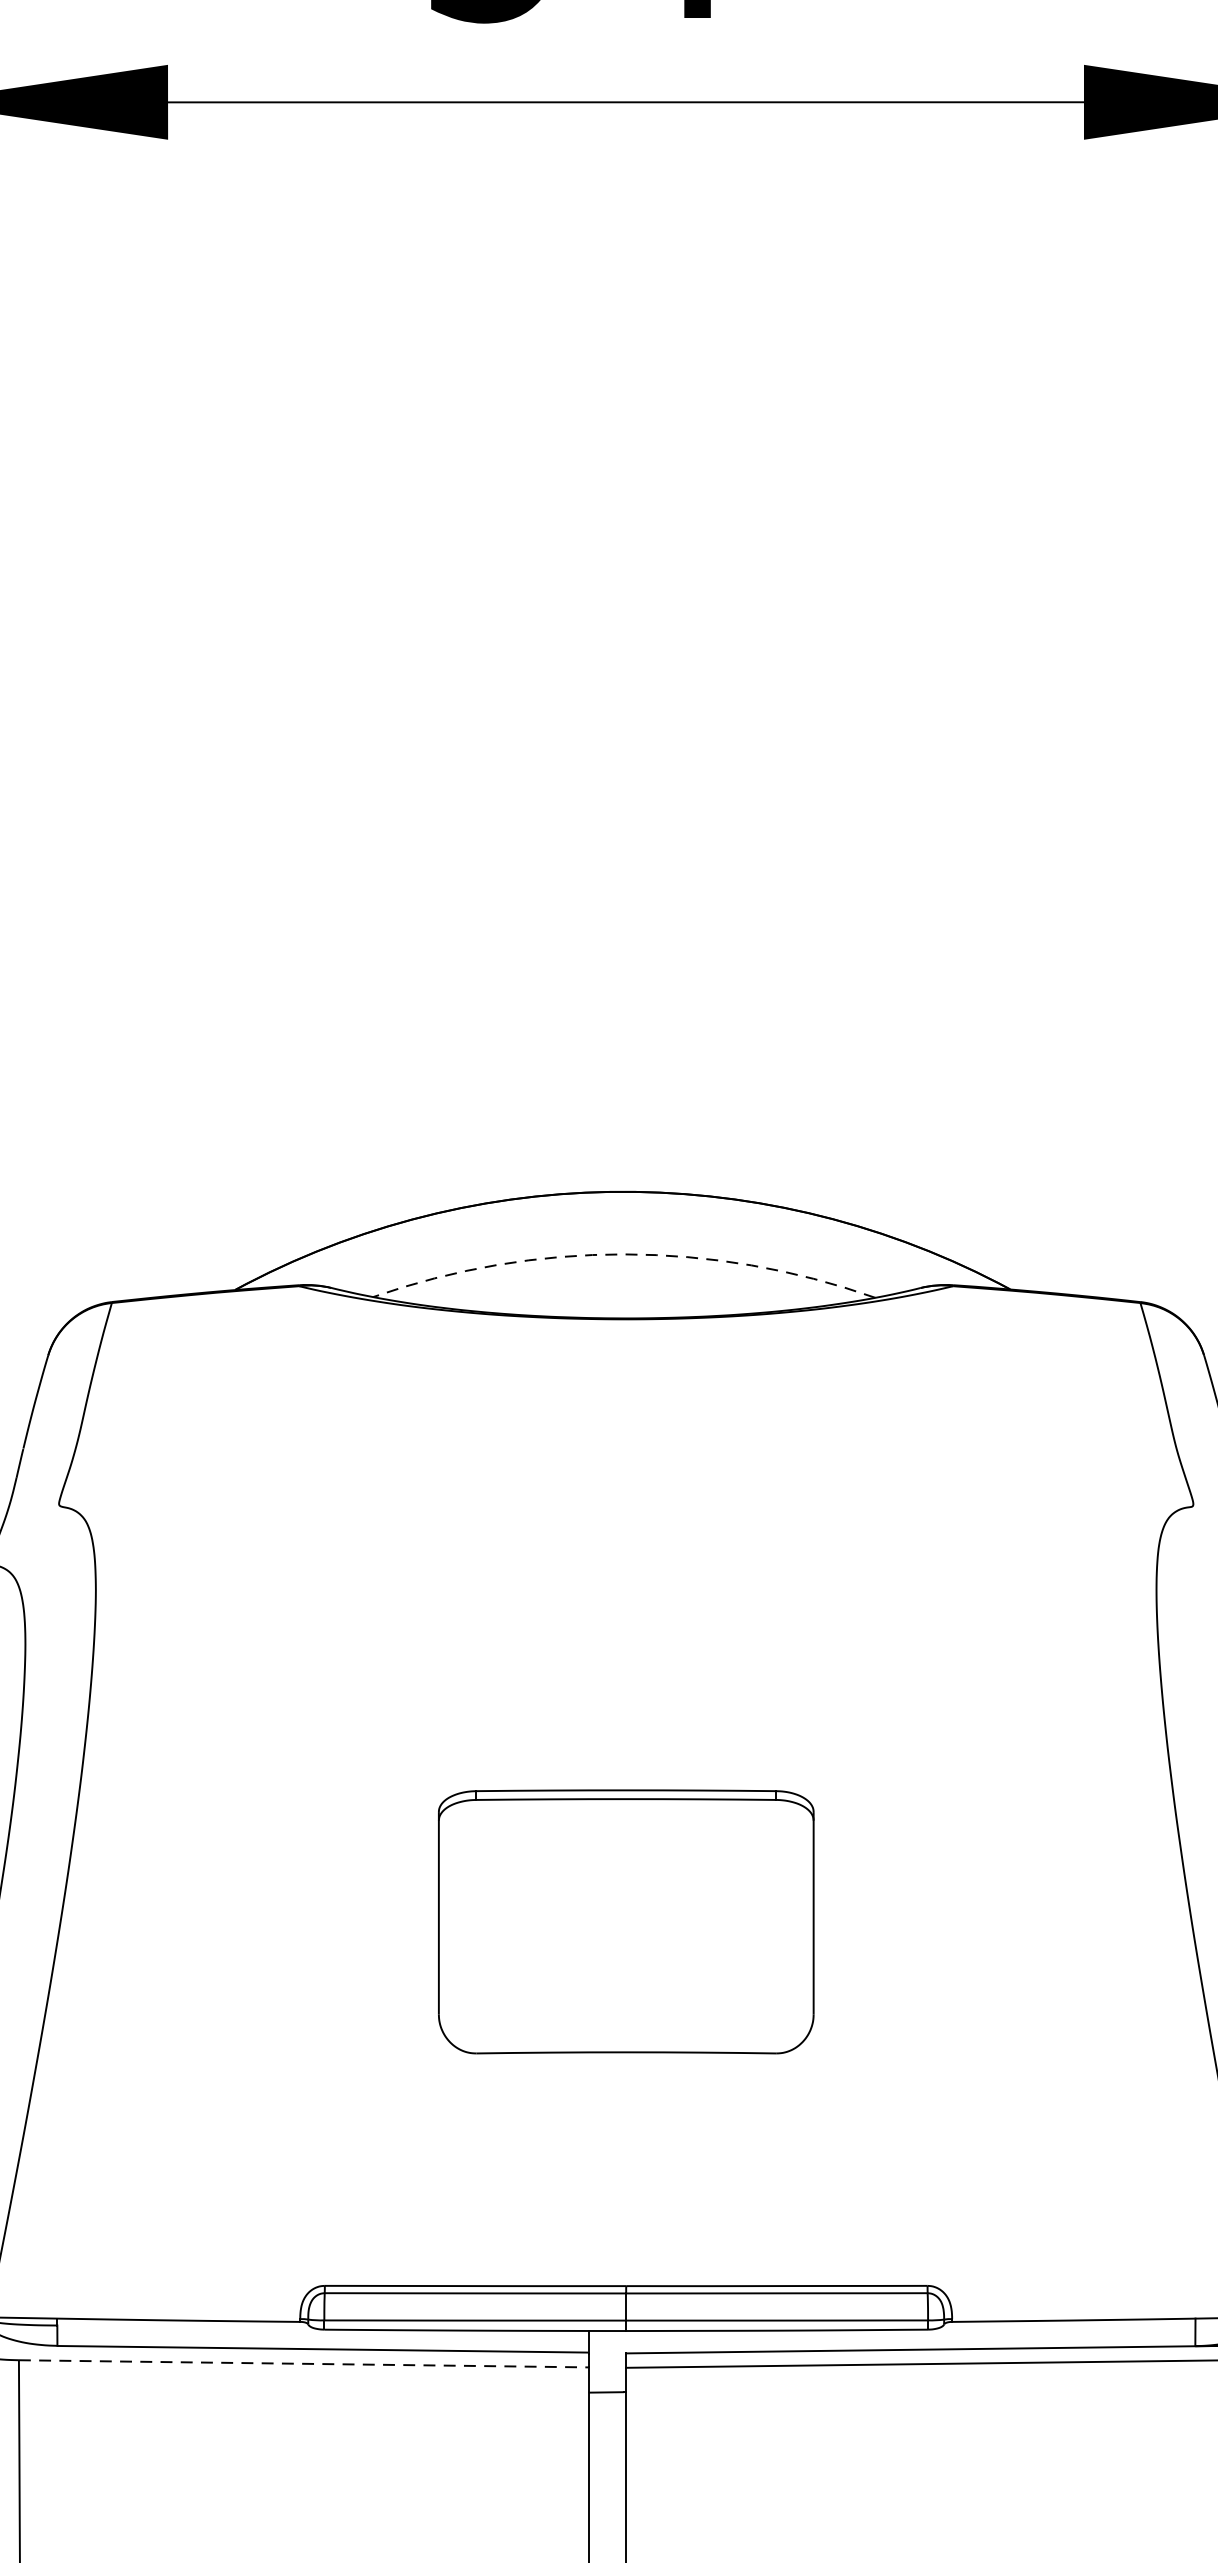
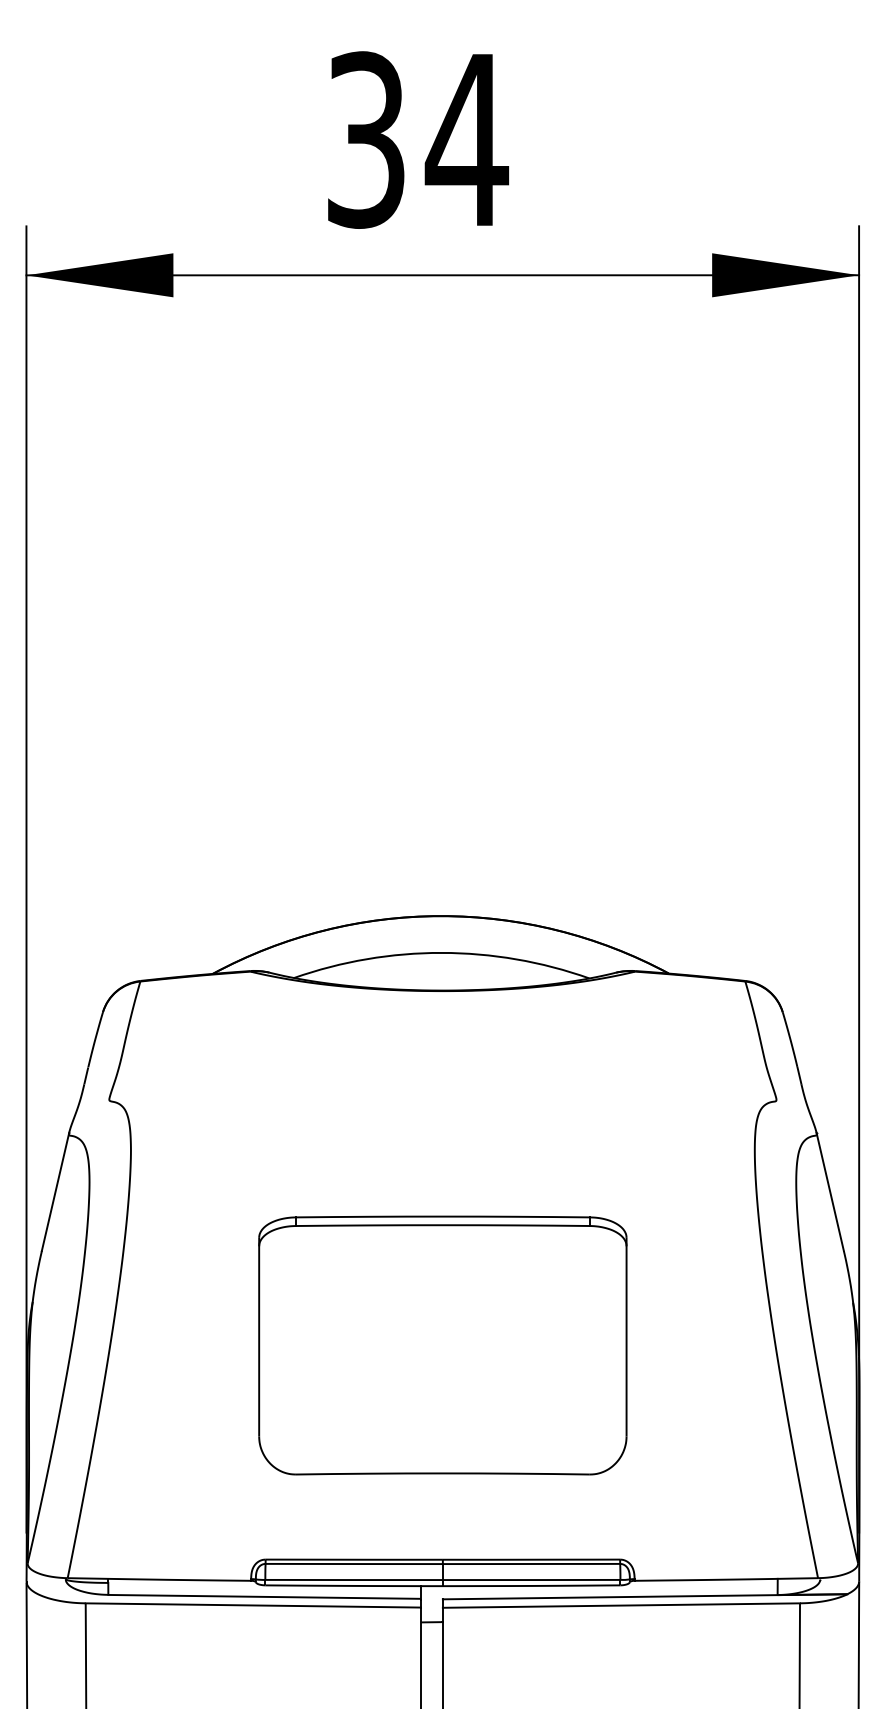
arc: (623, 1253) -> (441, 952), dashed -> solid
part: (625, 1921) -> (442, 1345), size x1.67
line: (304, 2363) -> (253, 1605), dashed -> solid

